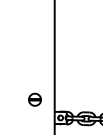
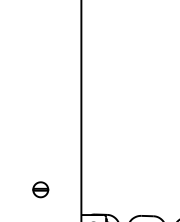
part: (34, 99) -> (39, 189), size x0.6

